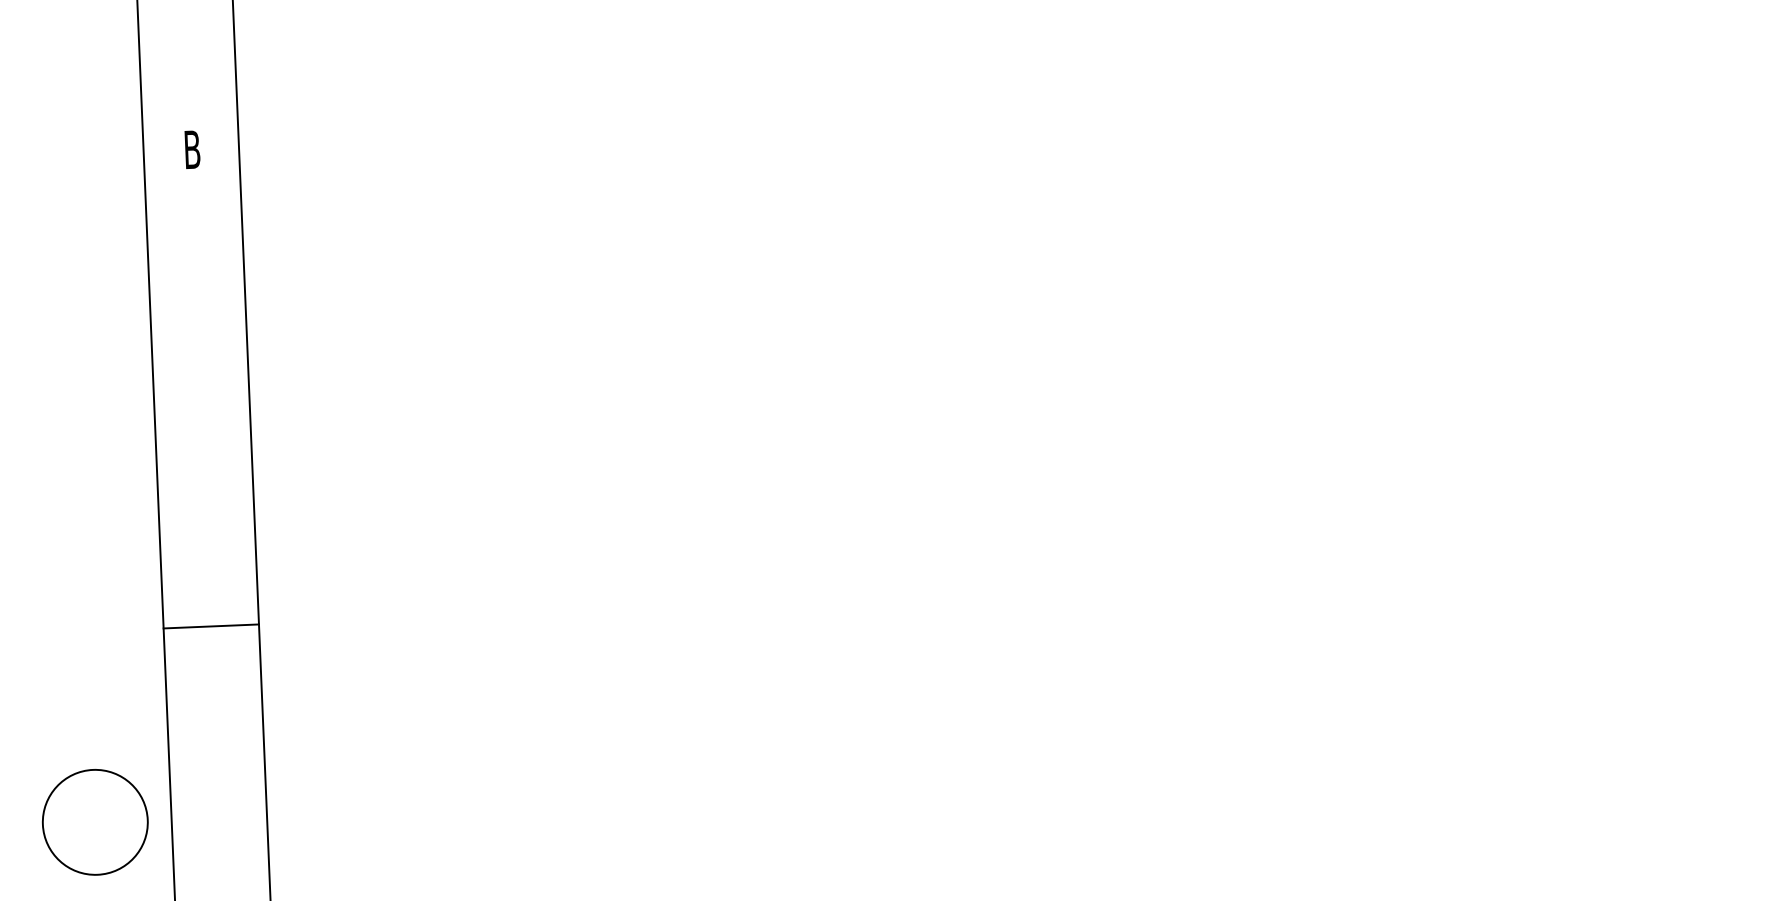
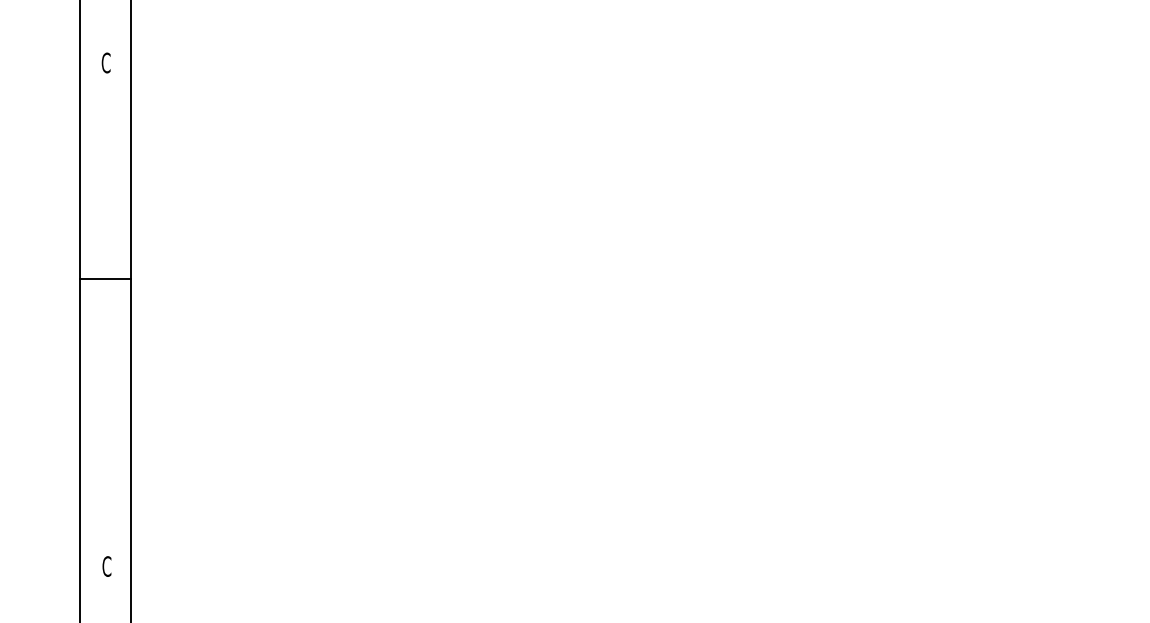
text: (190, 148) -> (105, 62), B -> C
line: (210, 625) -> (105, 278), moved
circle: (94, 821) -> (39, 416), removed

